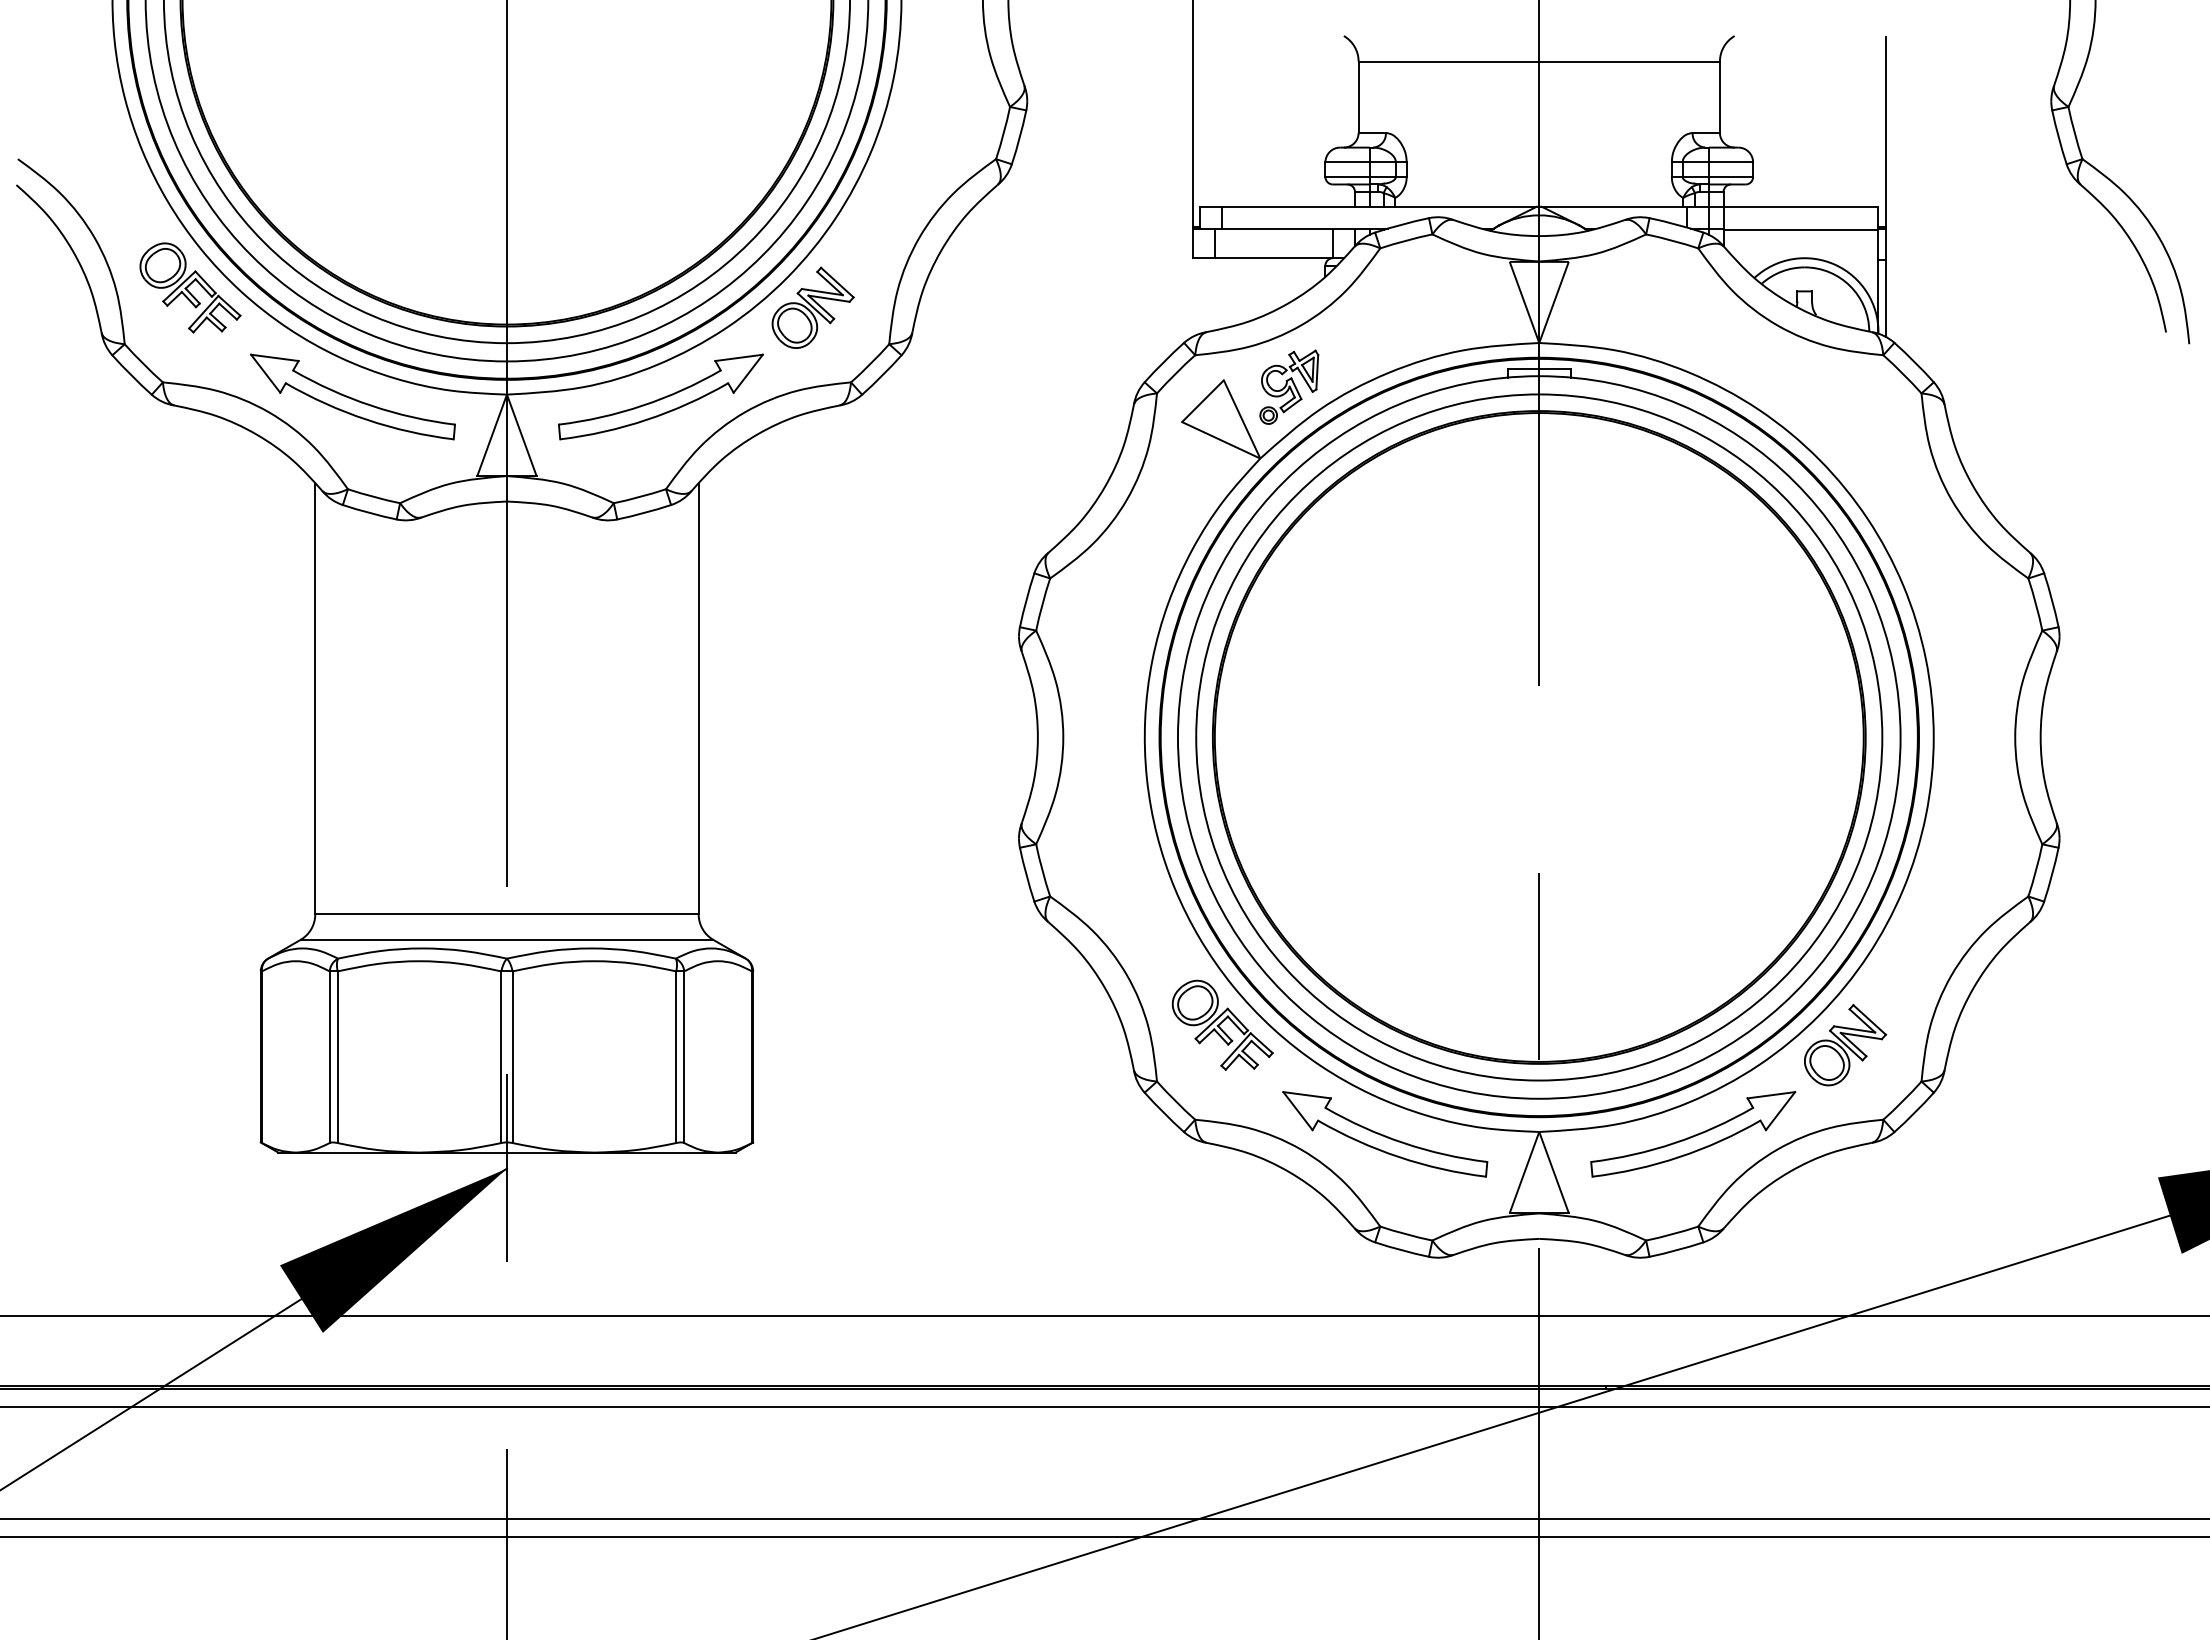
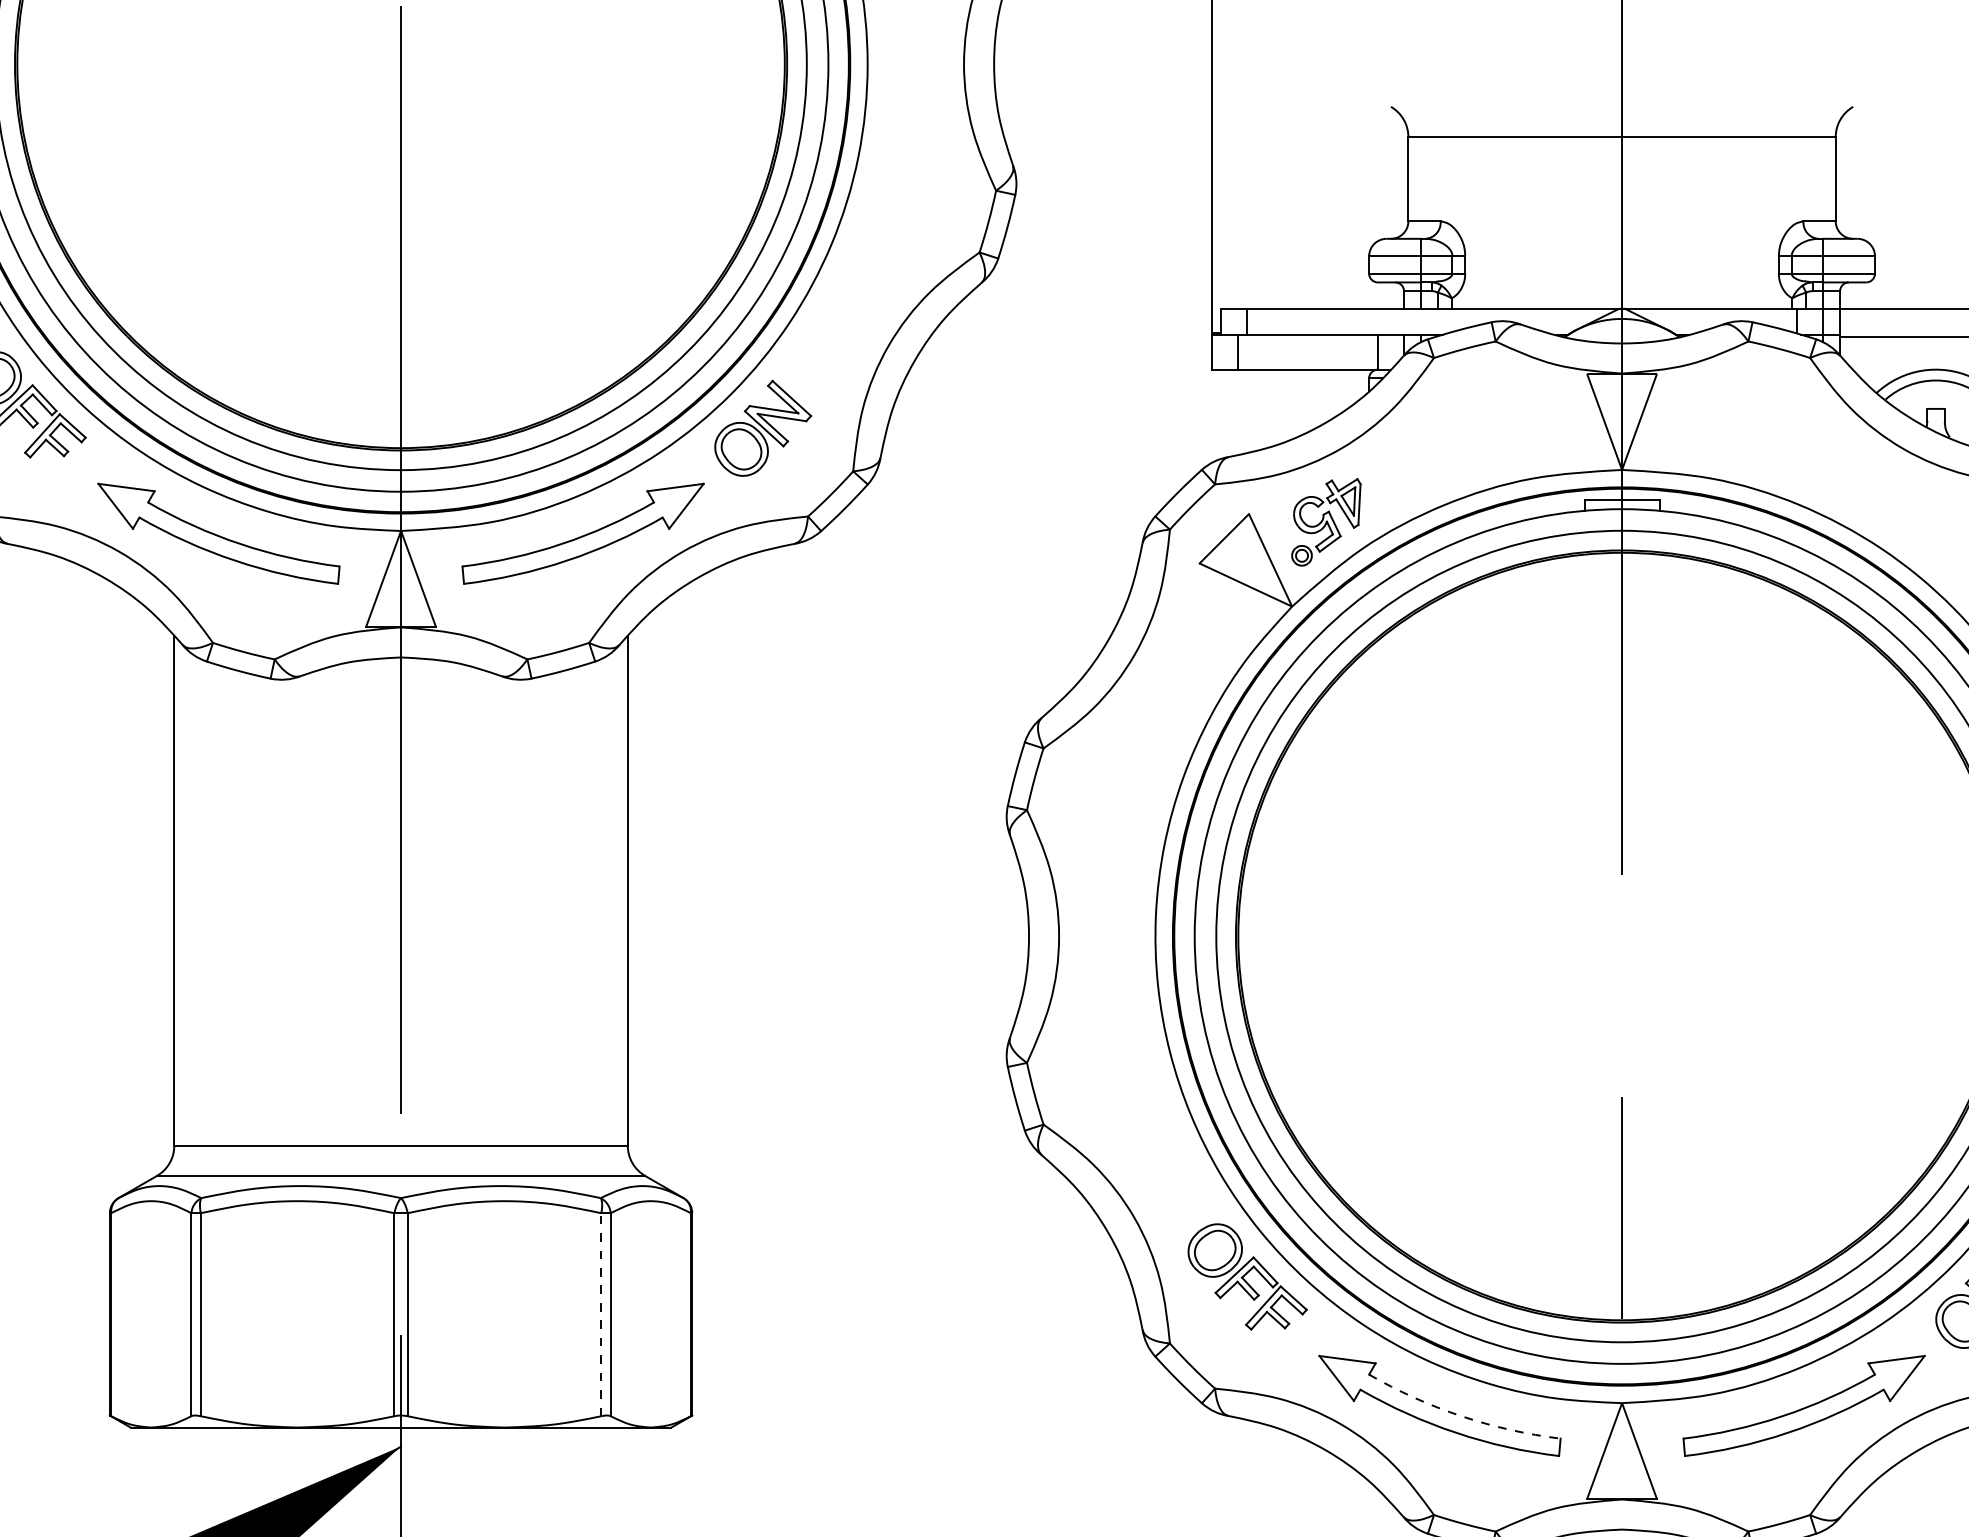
line: (676, 1057) -> (601, 1315), solid -> dashed
arc: (1403, 1143) -> (1461, 1416), solid -> dashed

